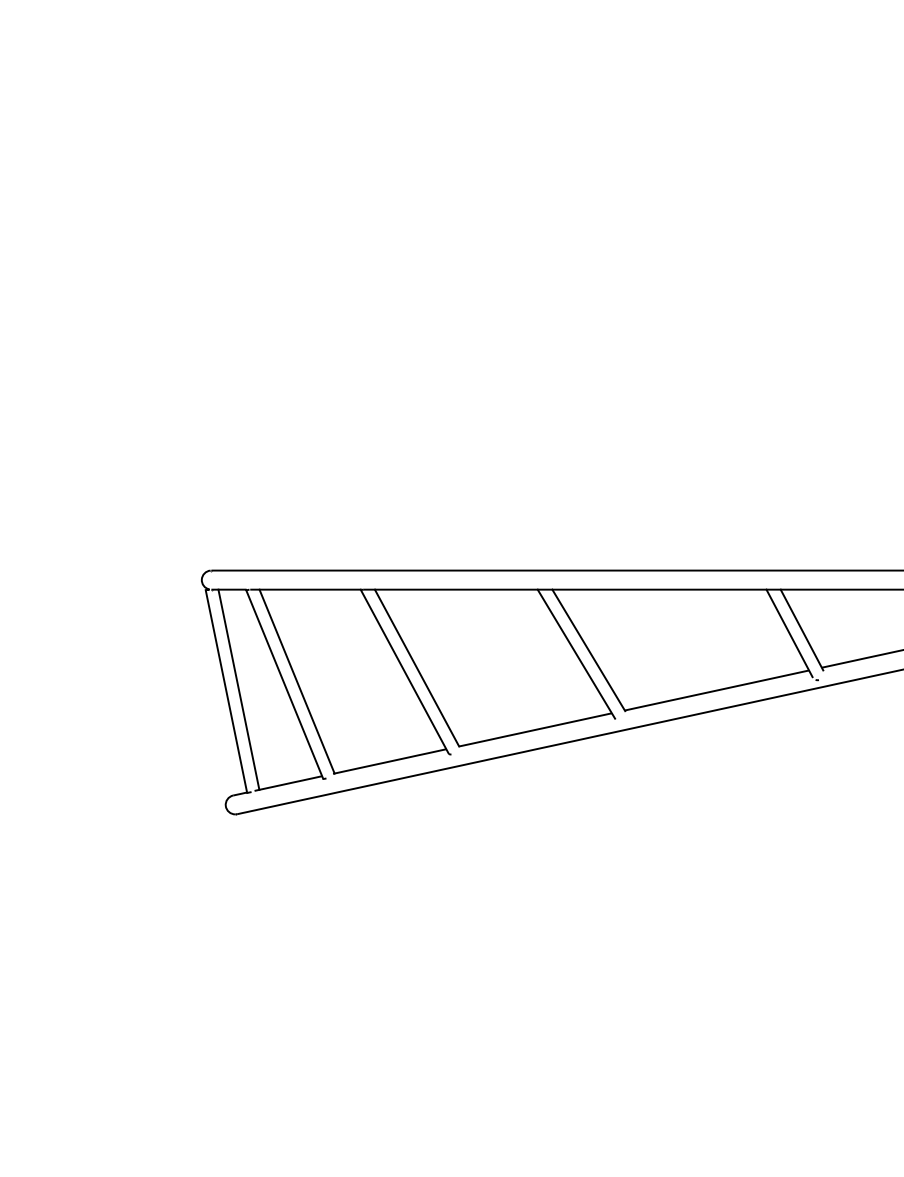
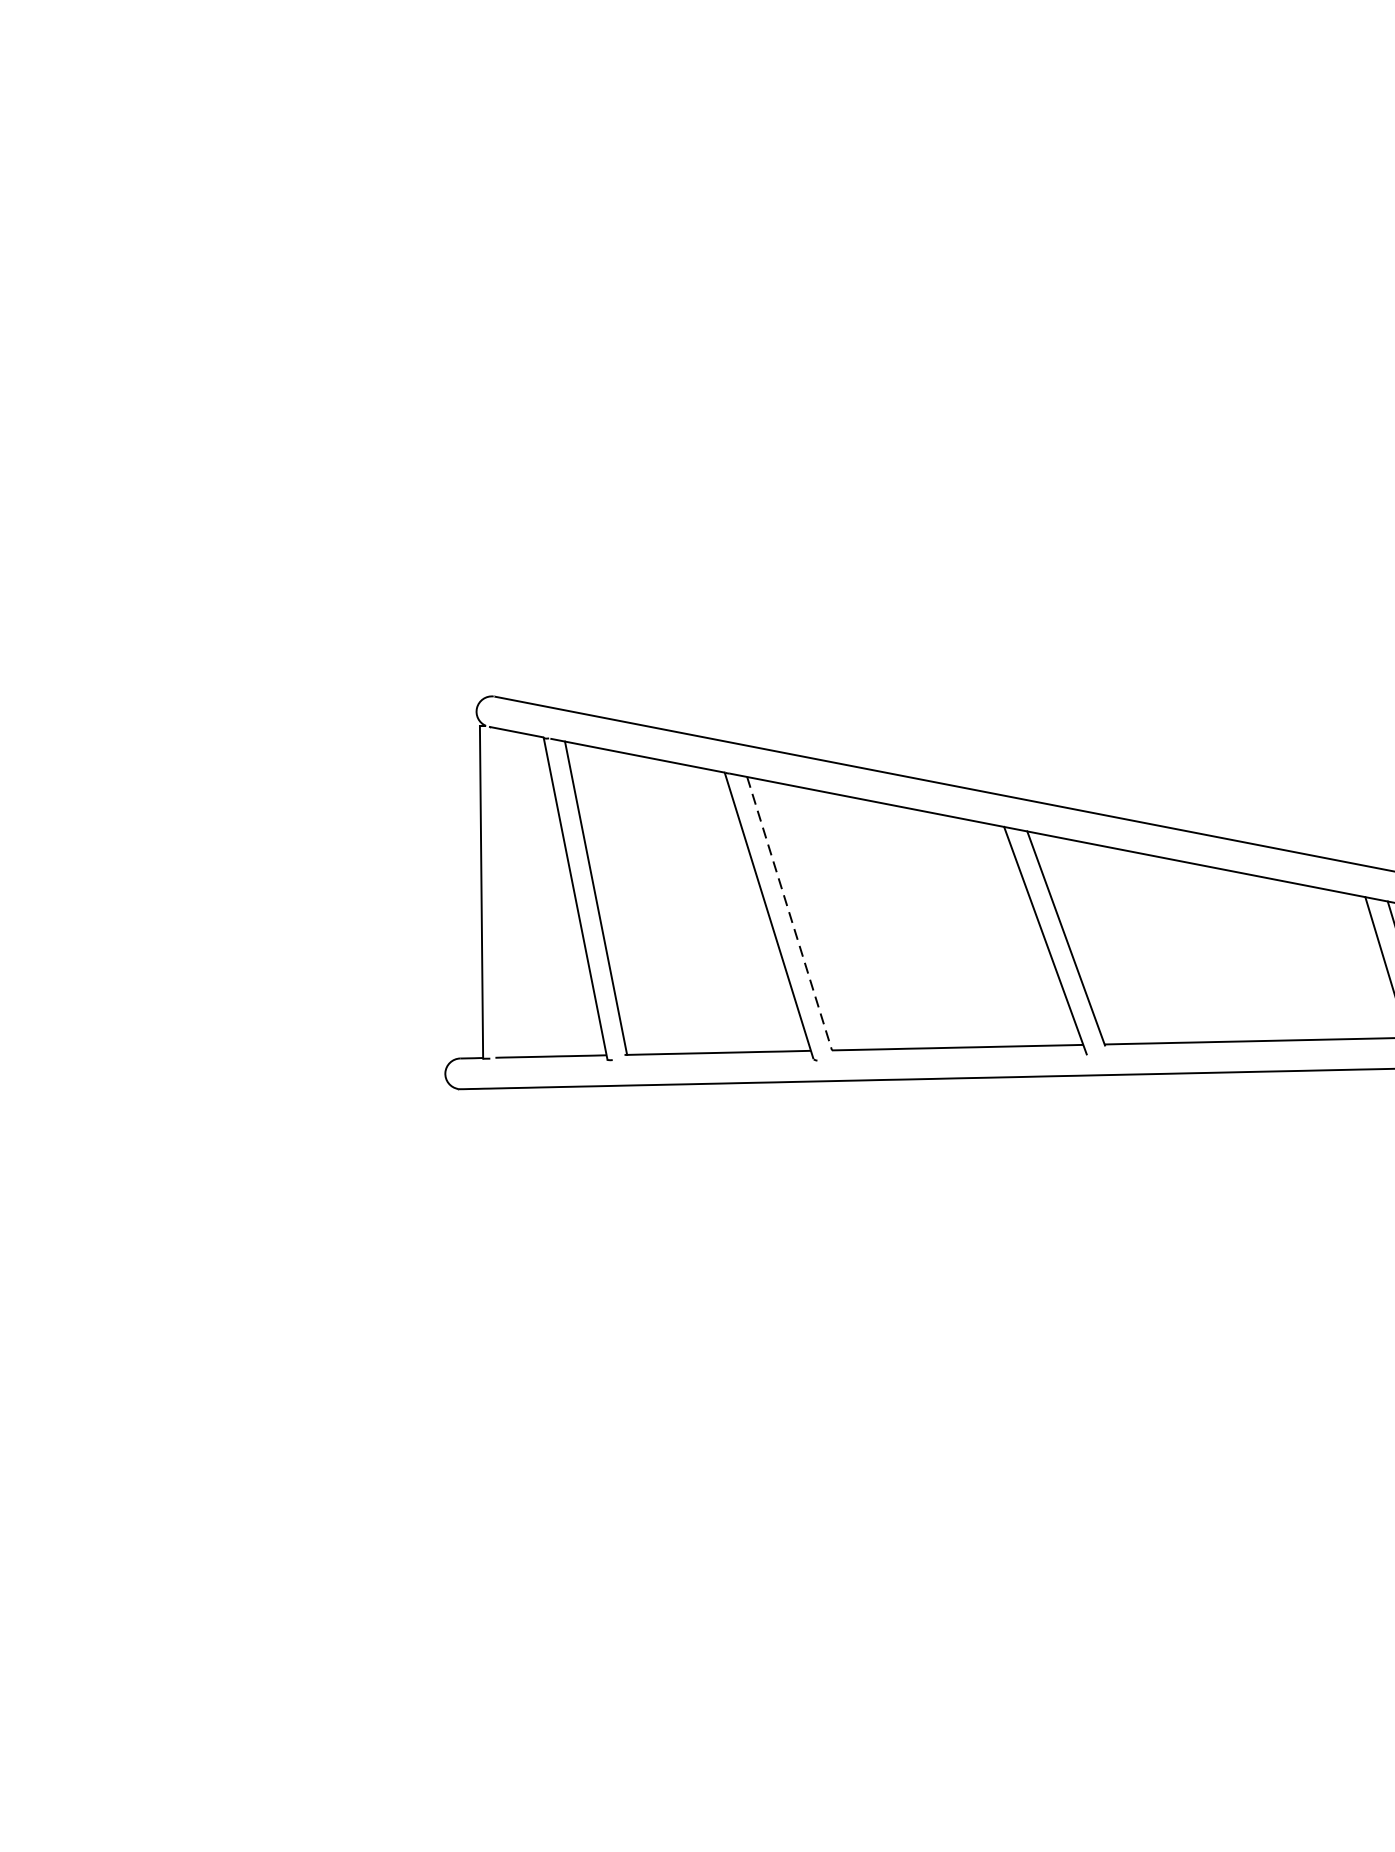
line: (417, 668) -> (790, 914), solid -> dashed
line: (238, 689) -> (501, 892), removed

